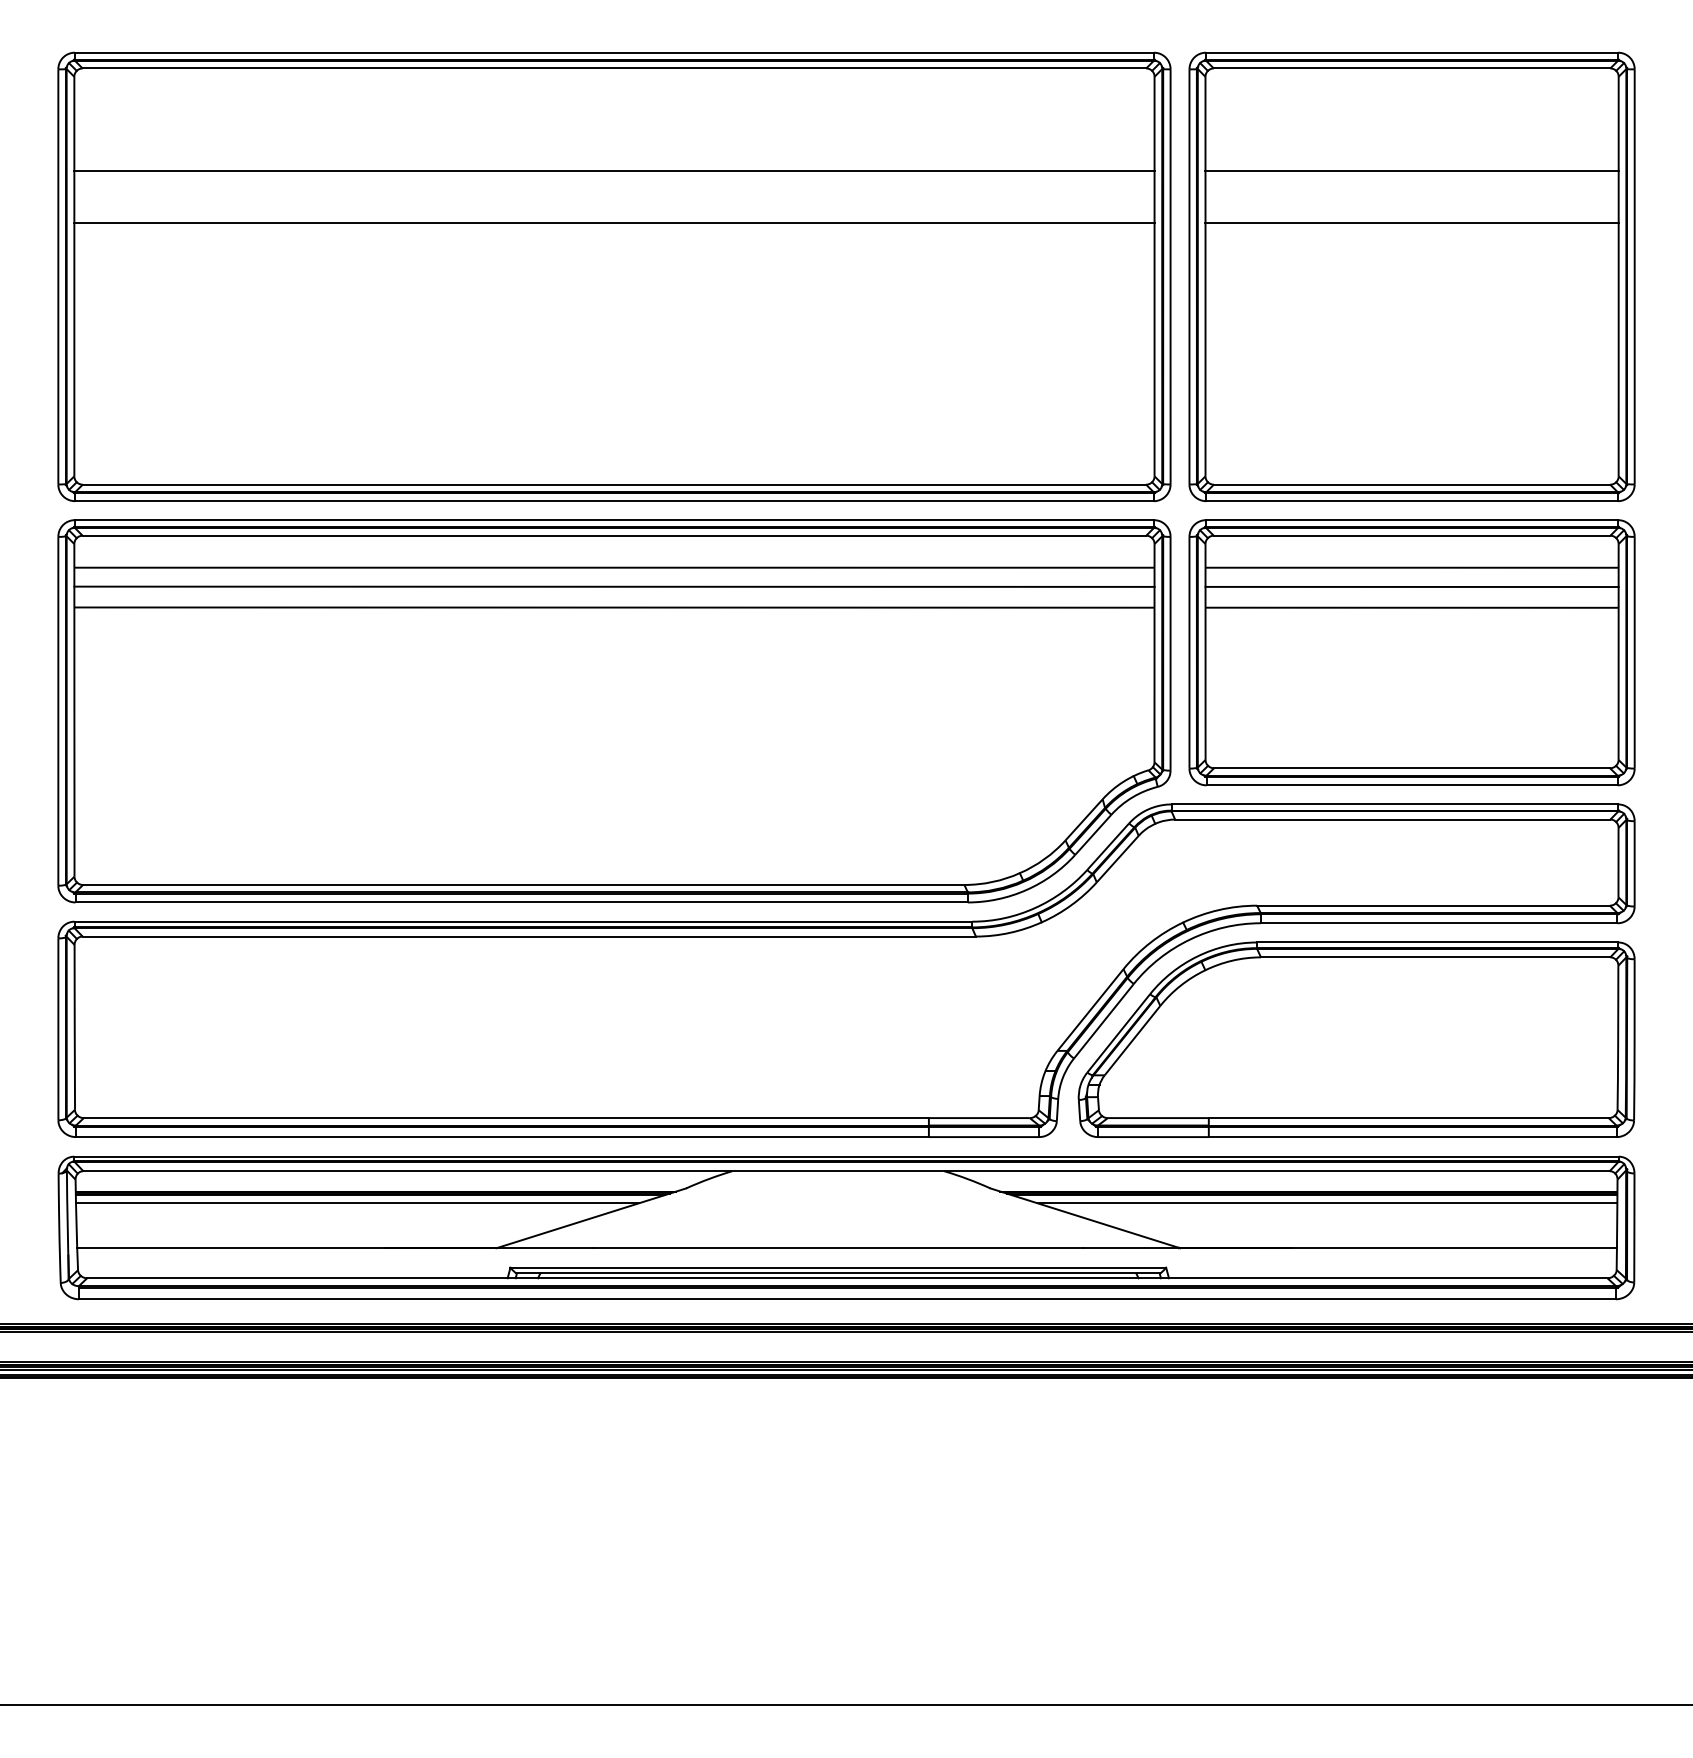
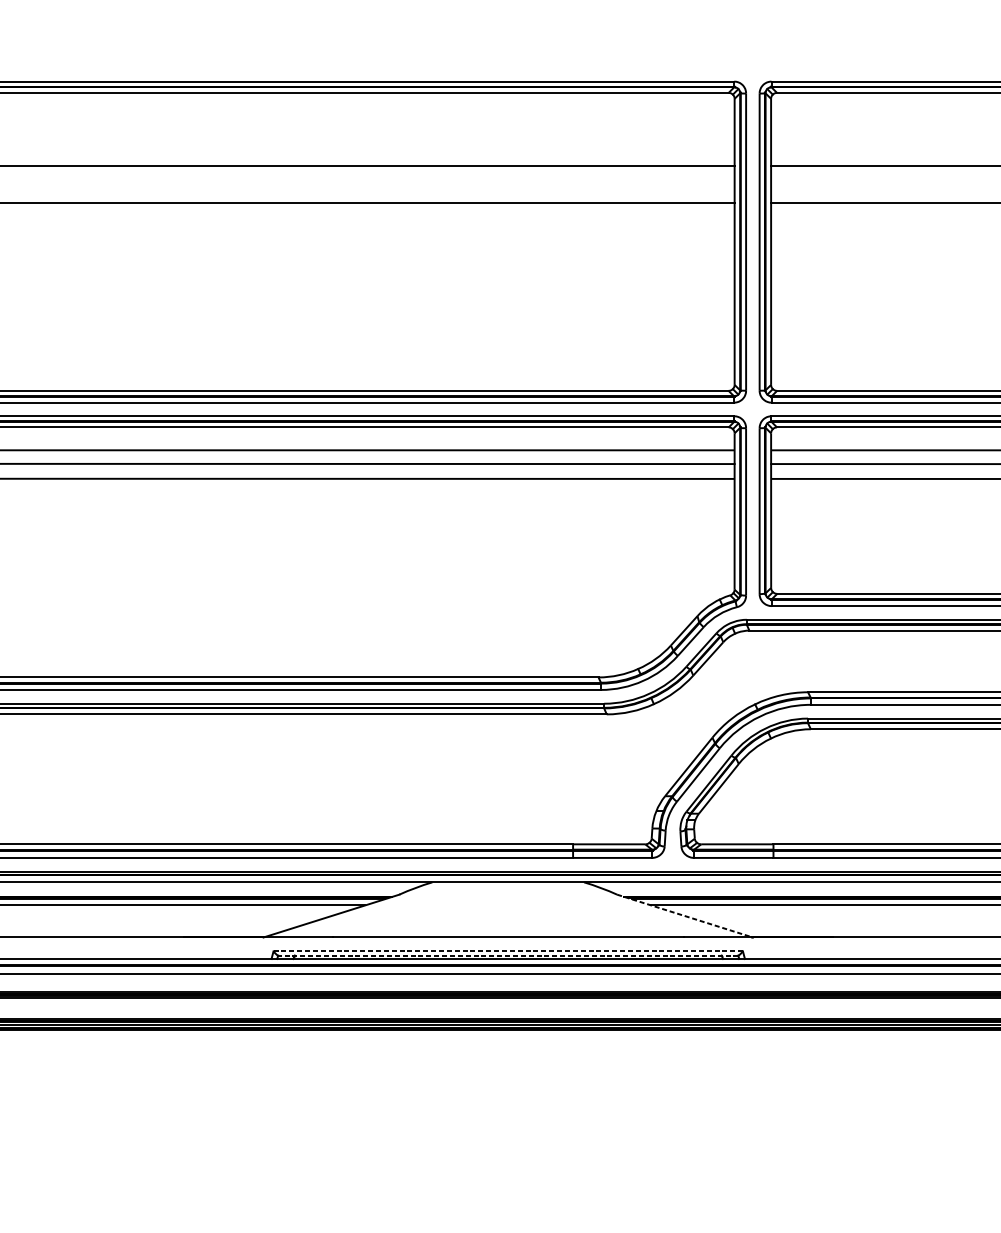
line: (1084, 1218) -> (684, 916), solid -> dashed
line: (838, 1267) -> (508, 951), solid -> dashed
line: (838, 1273) -> (508, 955), solid -> dashed

